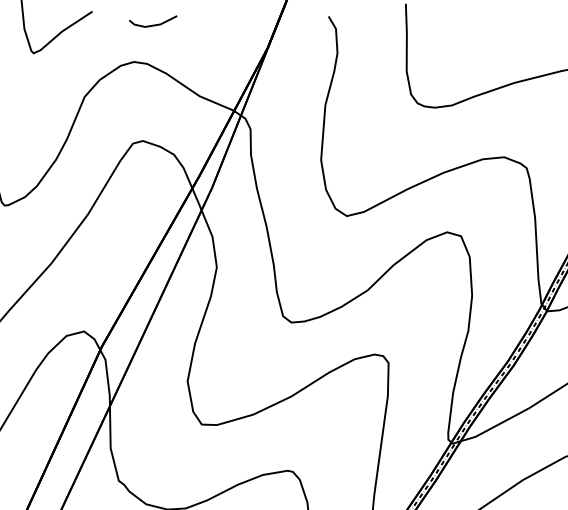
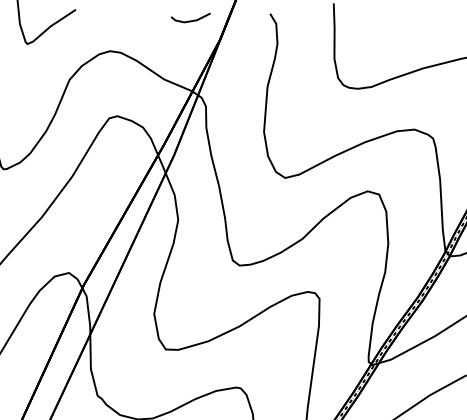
line: (152, 24) -> (190, 20), moved

